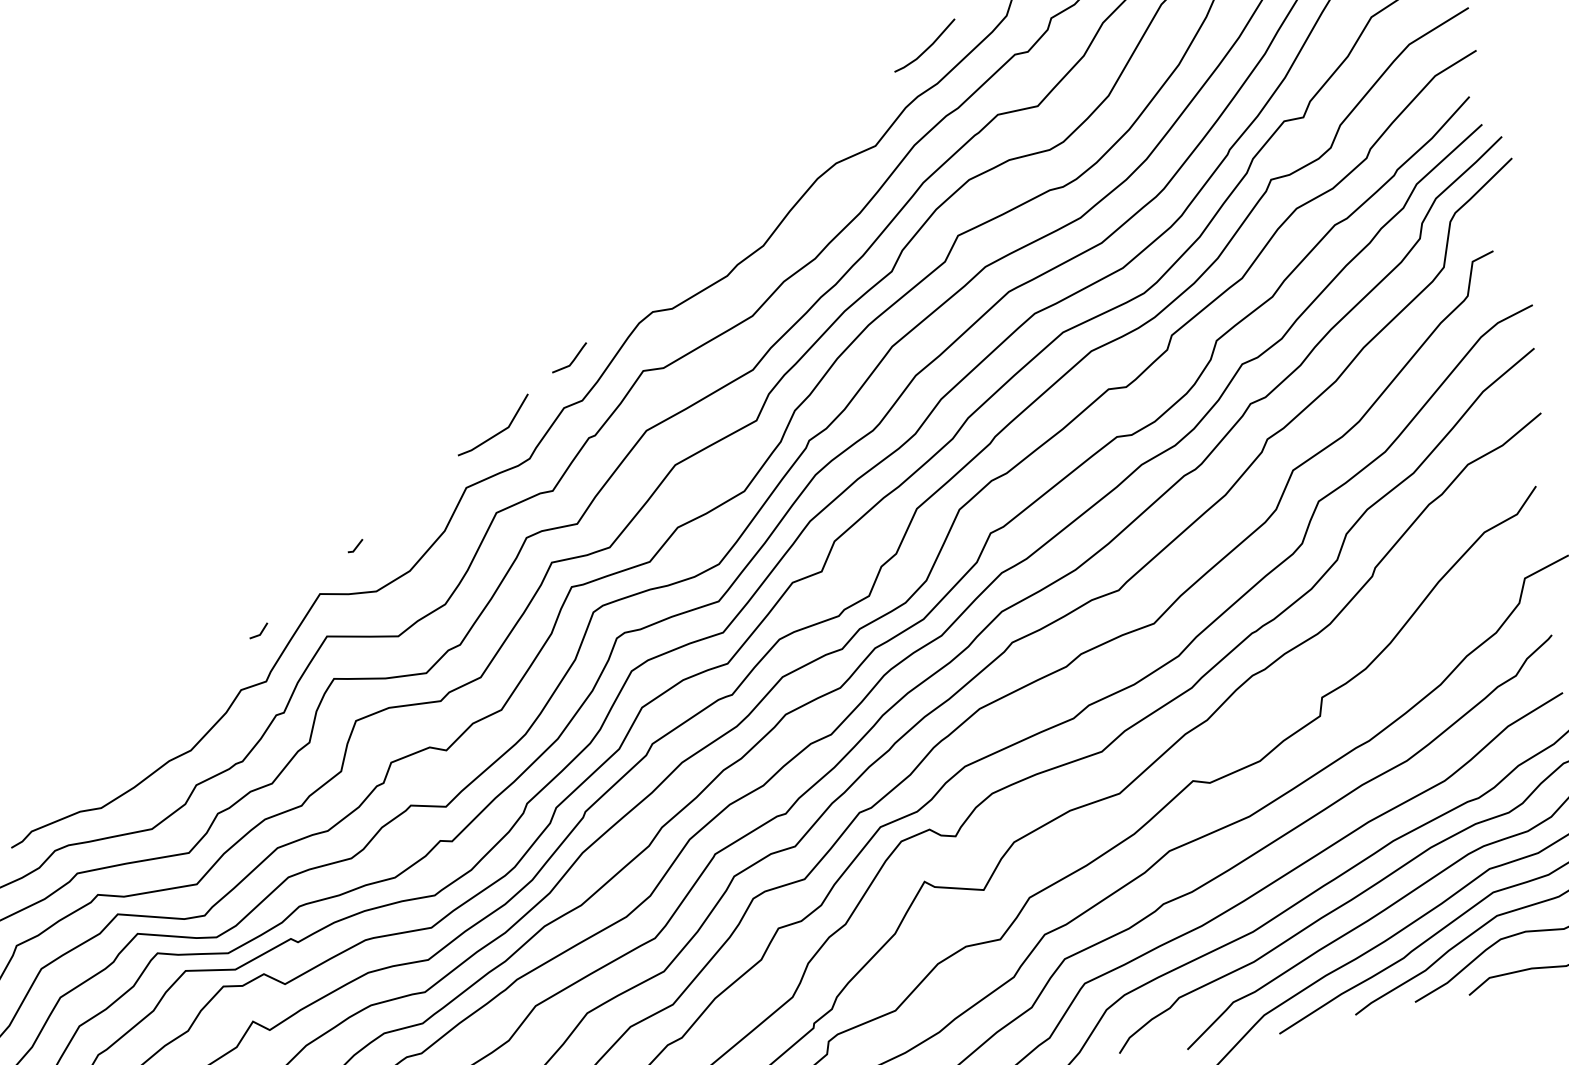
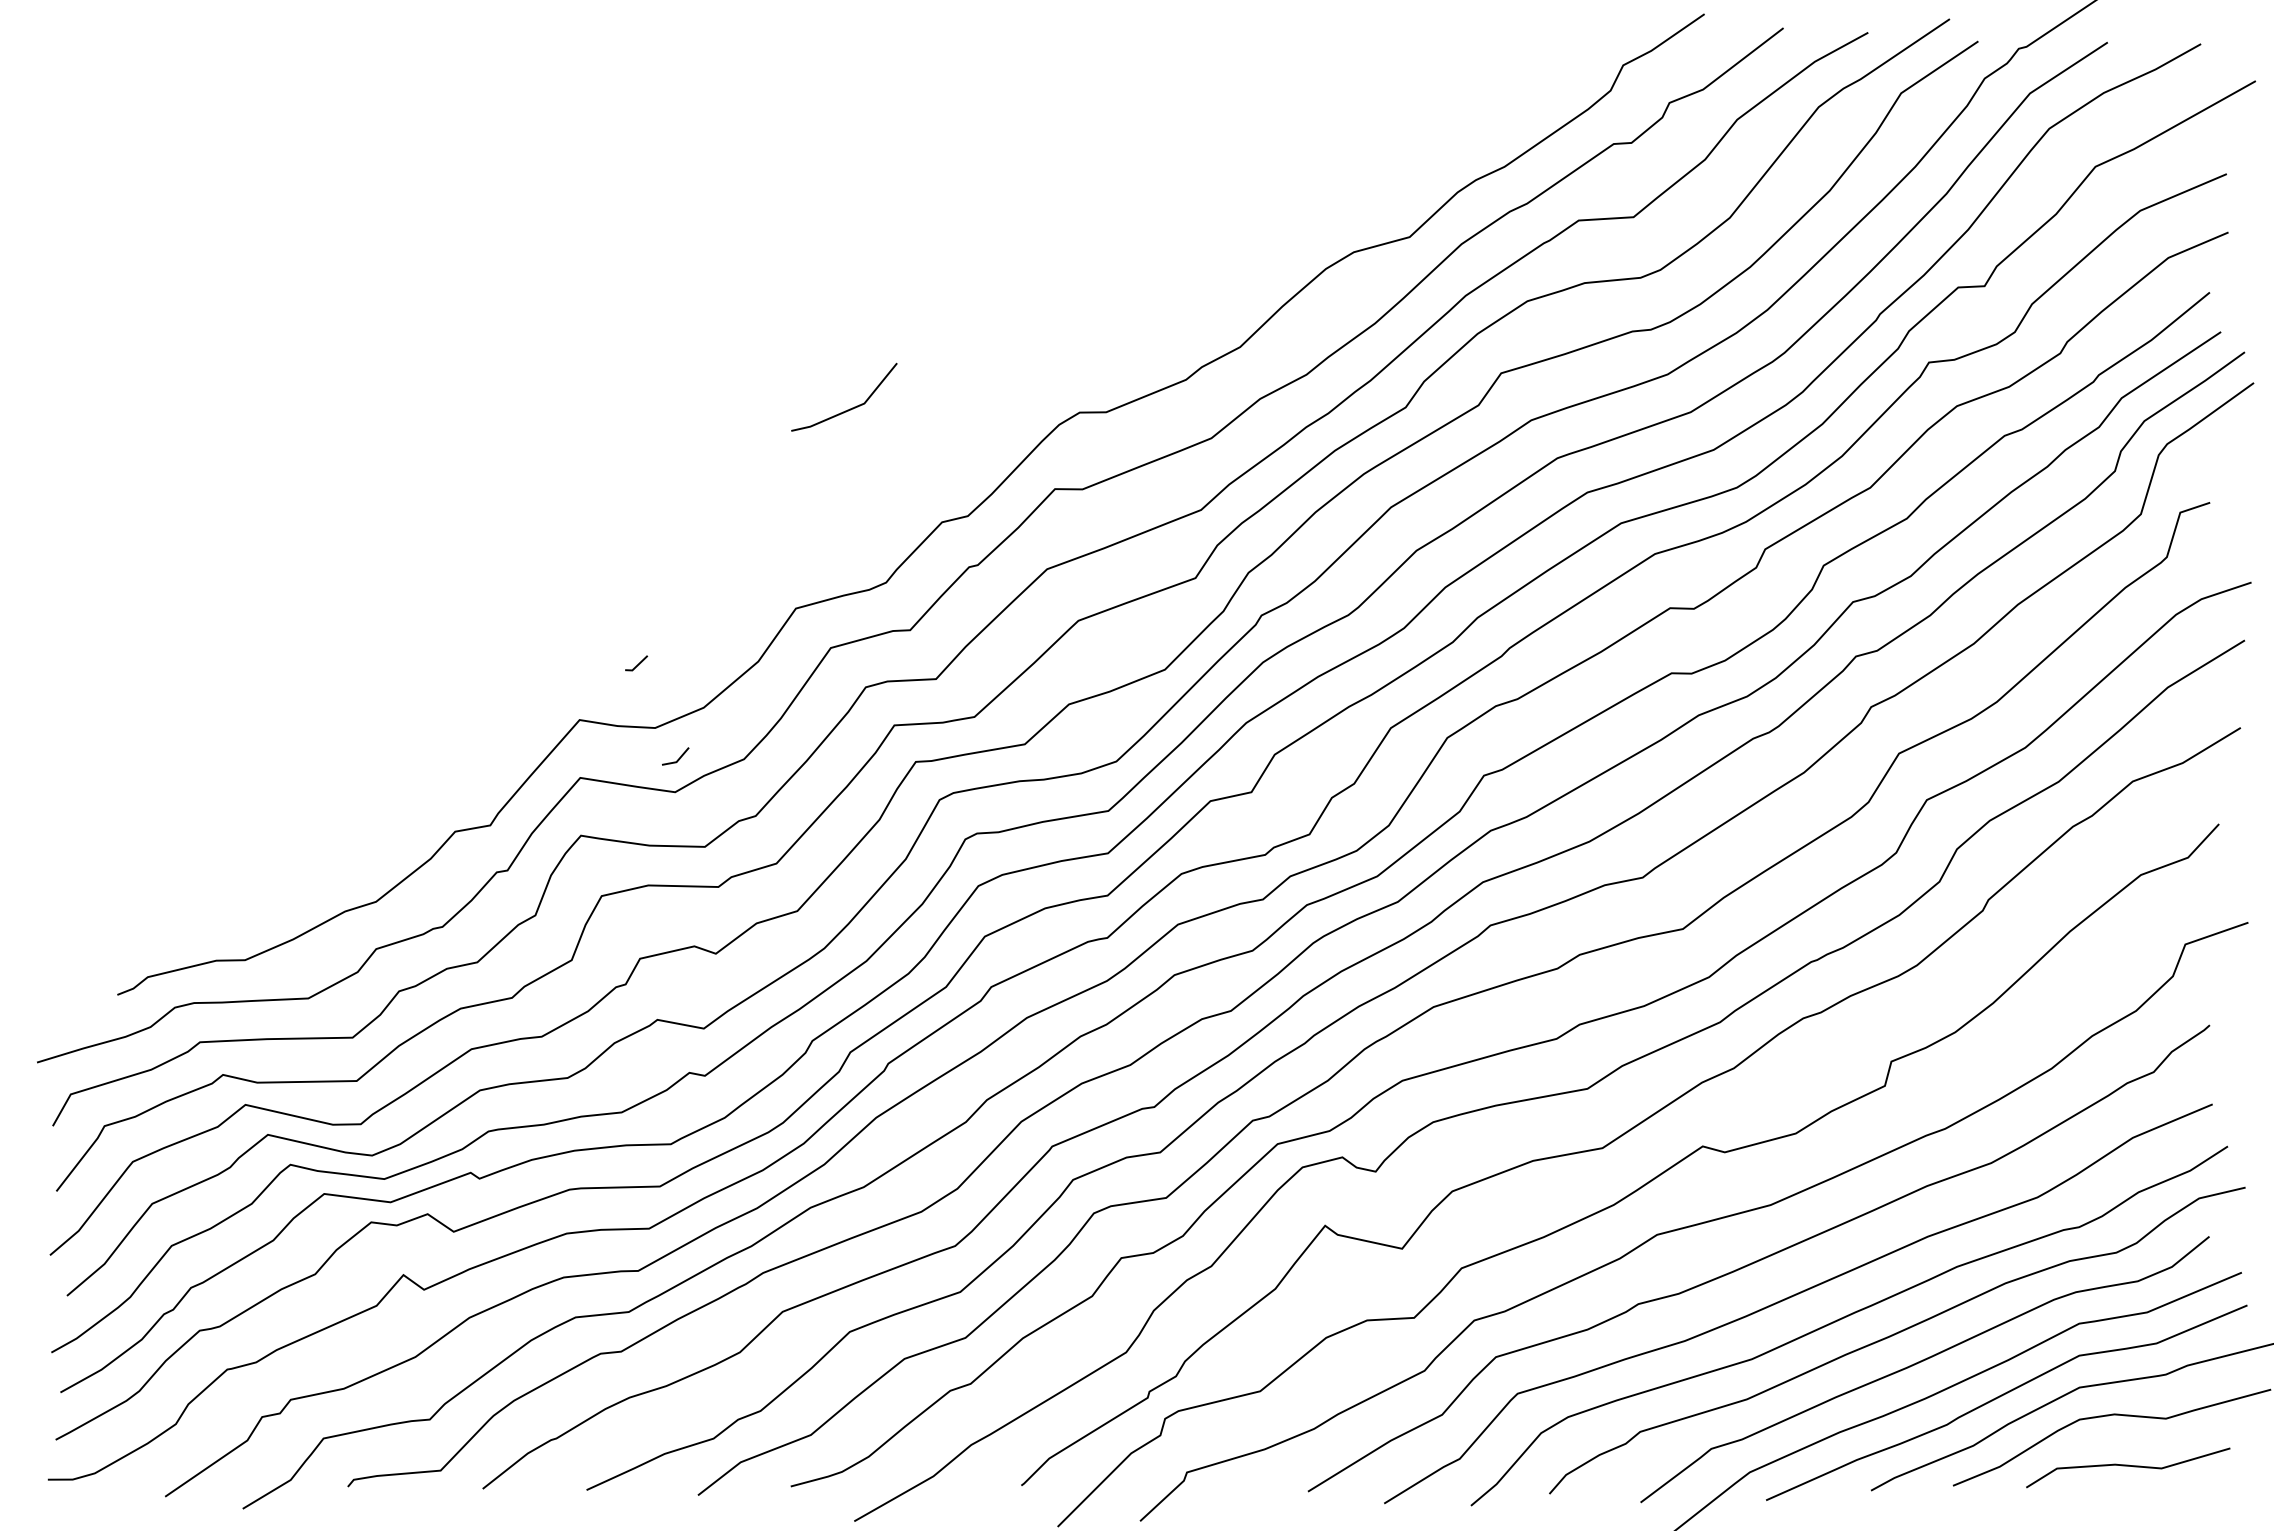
line: (927, 47) -> (1499, 116), removed
line: (572, 360) -> (963, 460), removed
line: (498, 432) -> (849, 408), moved
line: (261, 632) -> (678, 758), moved

